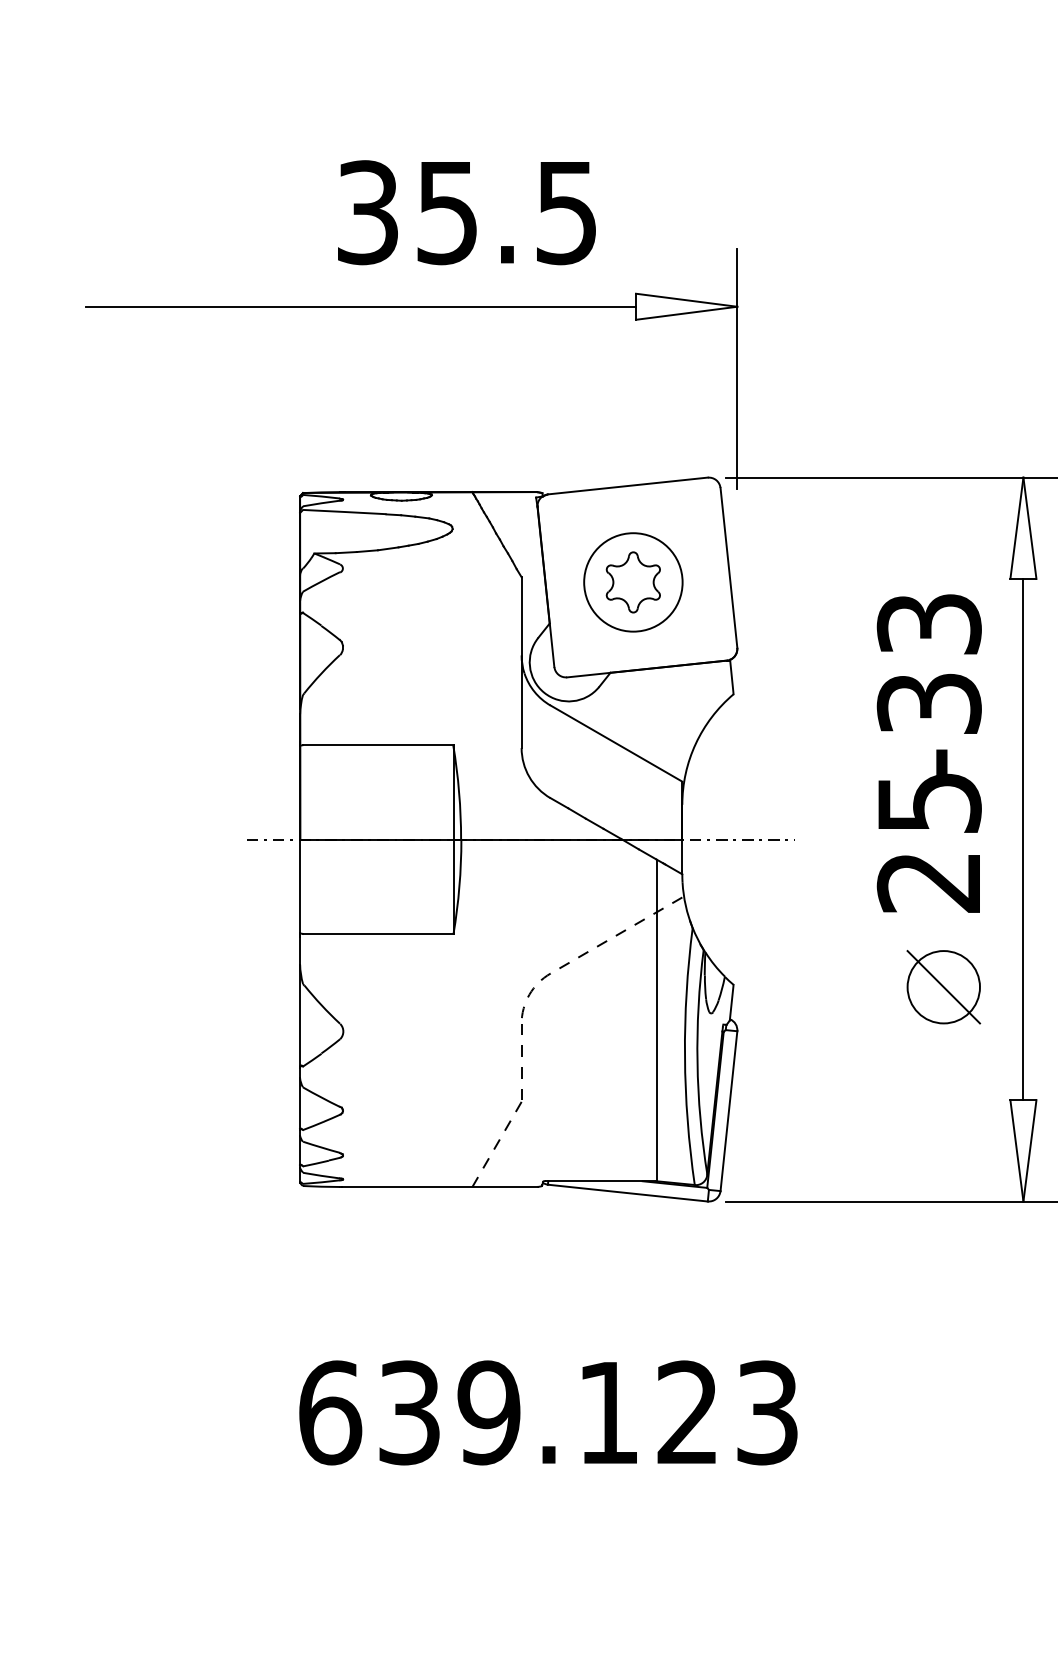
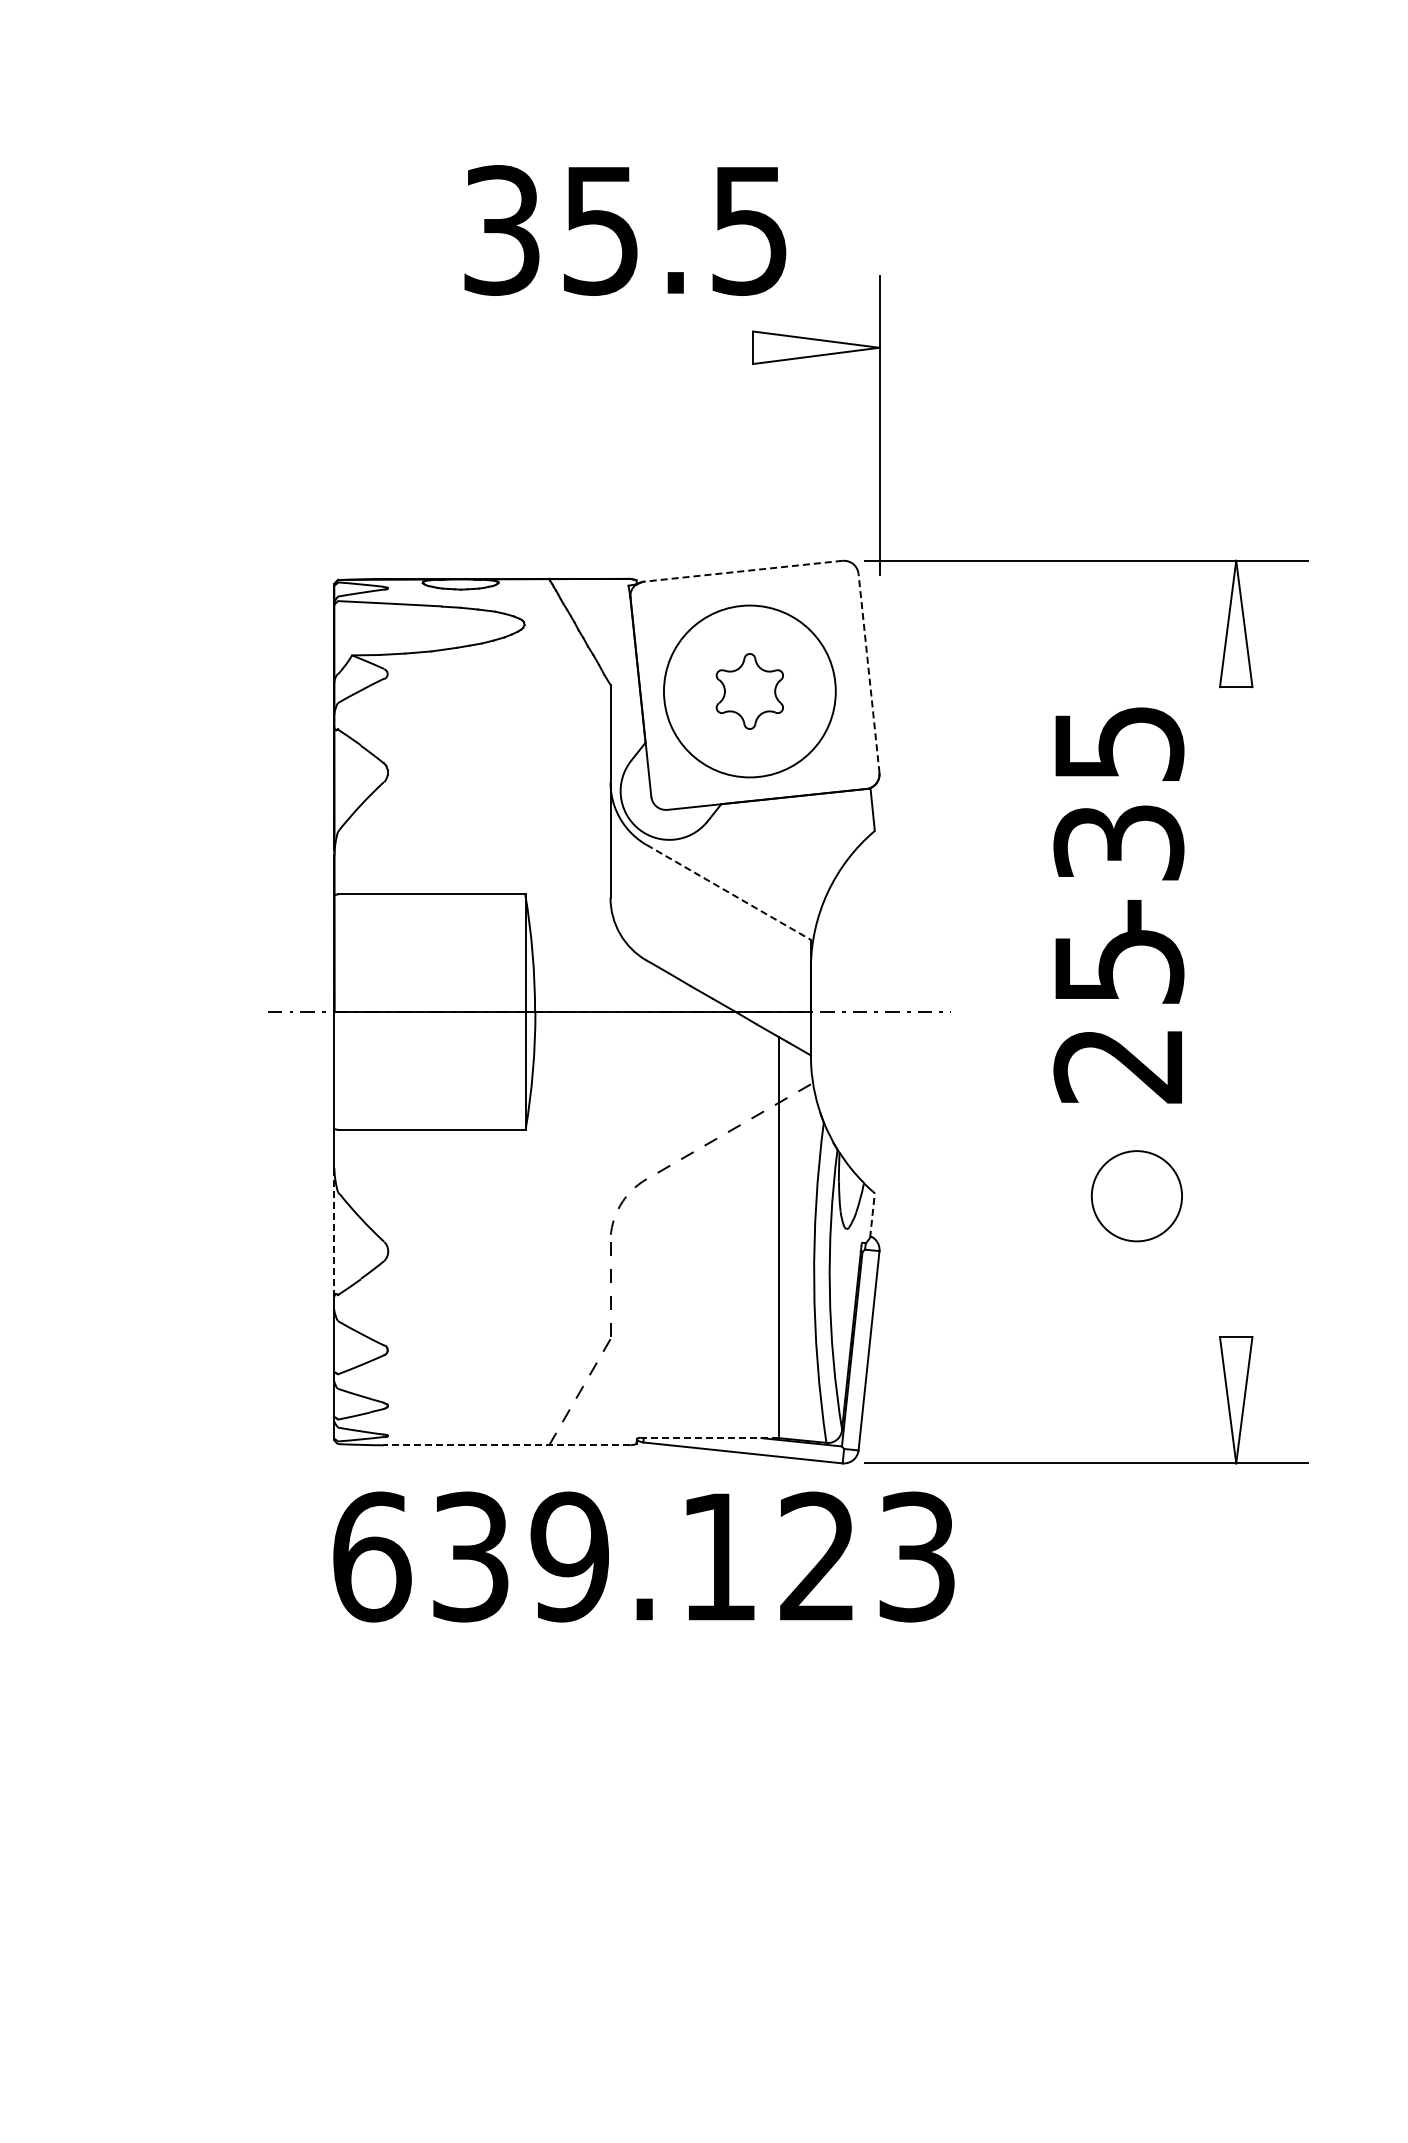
text: (467, 212) -> (625, 230), moved
line: (361, 306) -> (410, 347), removed
line: (627, 486) -> (742, 571), solid -> dashed
line: (728, 567) -> (868, 672), solid -> dashed
circle: (633, 582) -> (749, 691), size x1.4
text: (929, 624) -> (1118, 743), -33 -> -35
line: (616, 743) -> (728, 892), solid -> dashed
line: (1023, 839) -> (1236, 1012), removed
line: (943, 987) -> (1136, 1196), removed
line: (731, 1002) -> (872, 1215), solid -> dashed
line: (300, 1015) -> (334, 1231), solid -> dashed
line: (600, 1181) -> (709, 1438), solid -> dashed
line: (439, 1187) -> (508, 1445), solid -> dashed
text: (548, 1412) -> (643, 1556), moved

